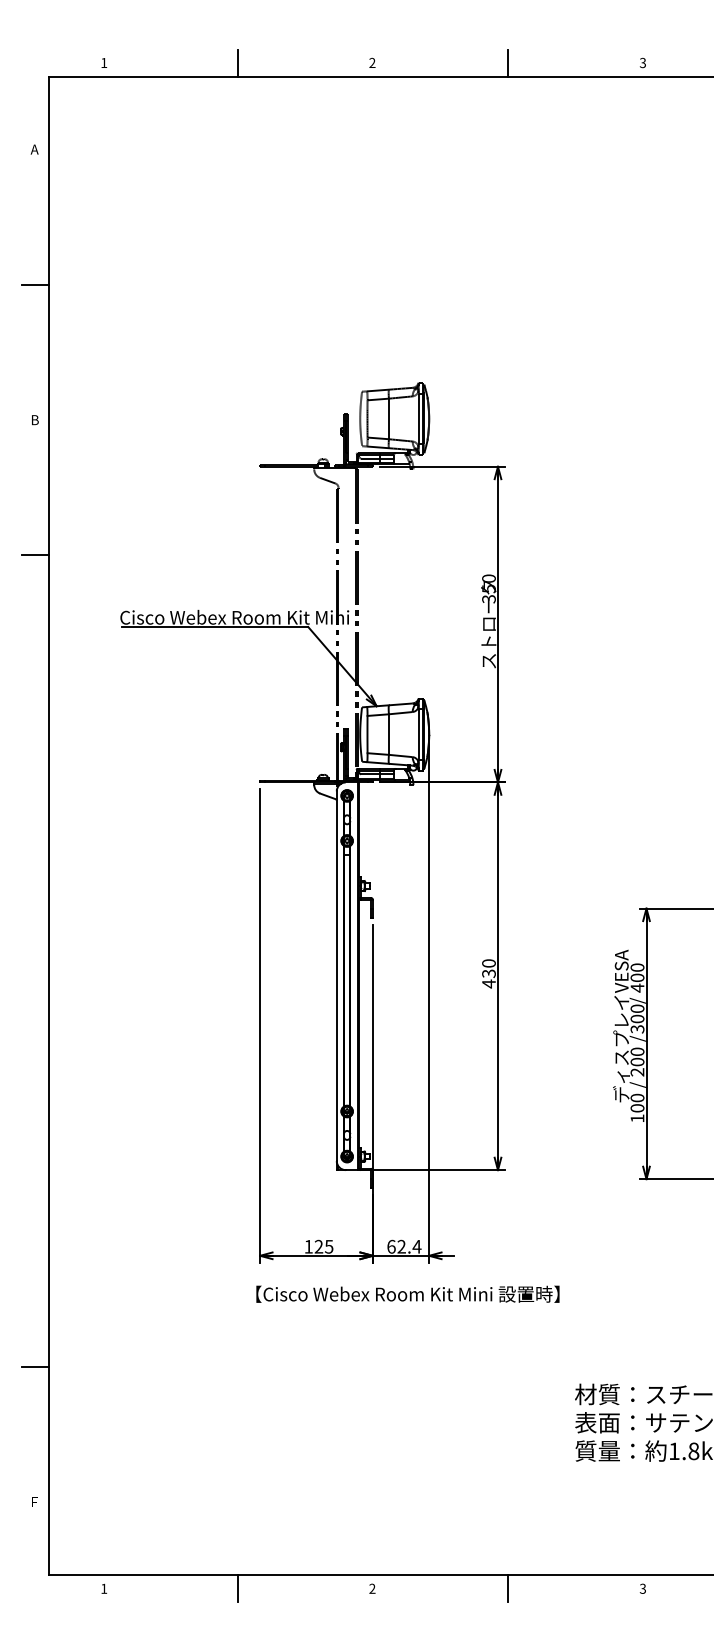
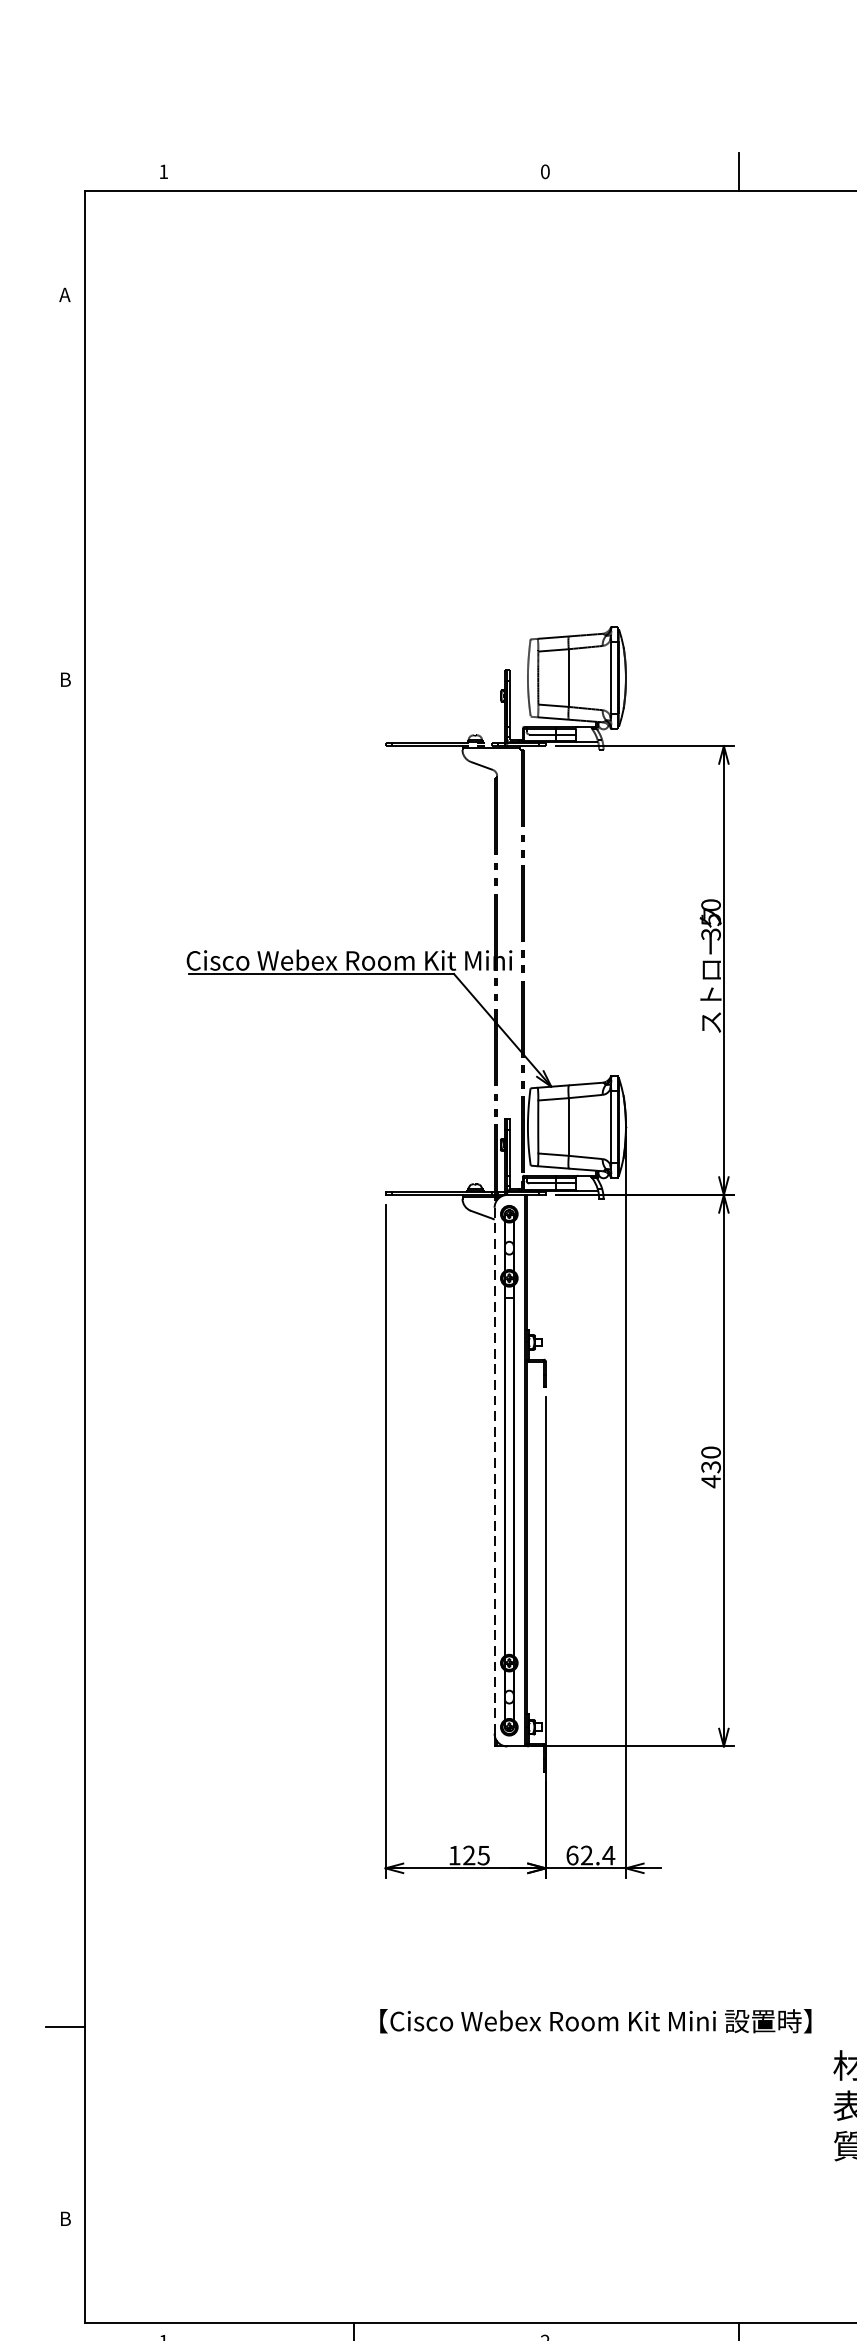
line: (237, 62) -> (353, 171), removed
text: (372, 63) -> (545, 172), 2 -> 0
line: (34, 284) -> (64, 486), removed
line: (34, 555) -> (64, 872), removed
line: (336, 976) -> (494, 1471), solid -> dashed
text: (407, 1293) -> (595, 2020), moved
text: (35, 1502) -> (66, 2219), F -> B

